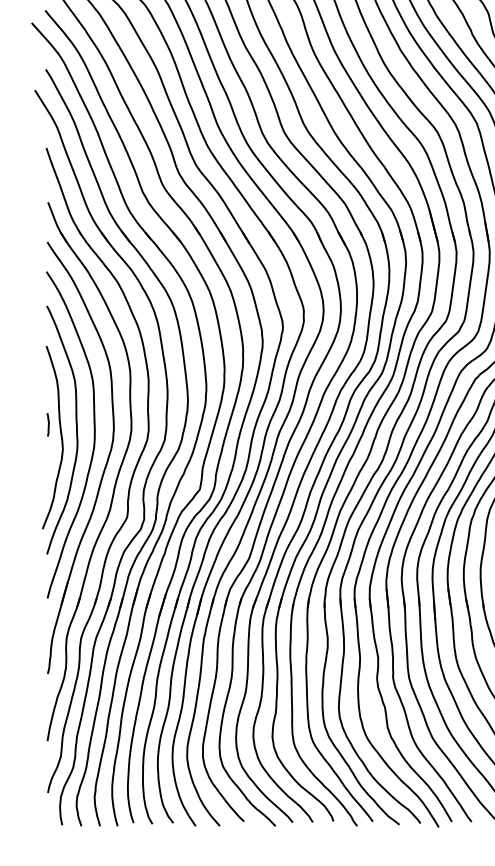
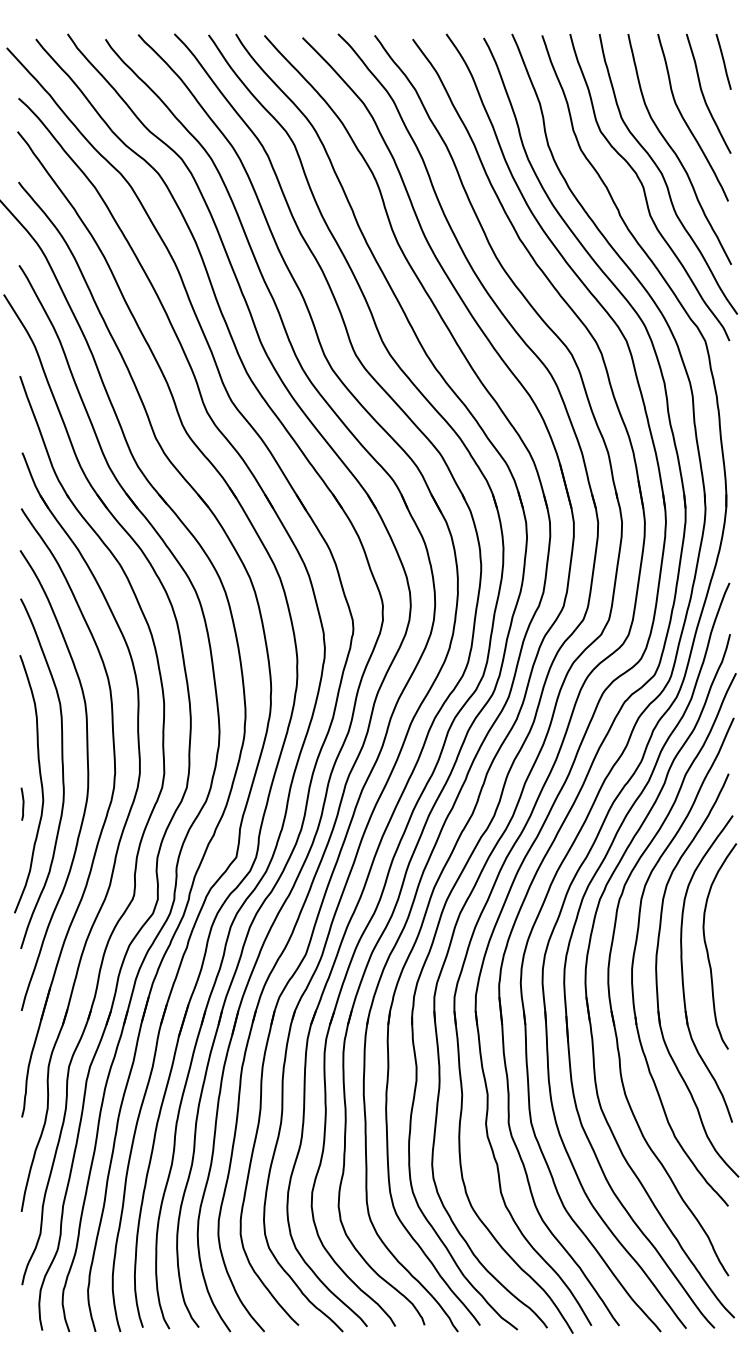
curve: (48, 424) -> (22, 803), moved

